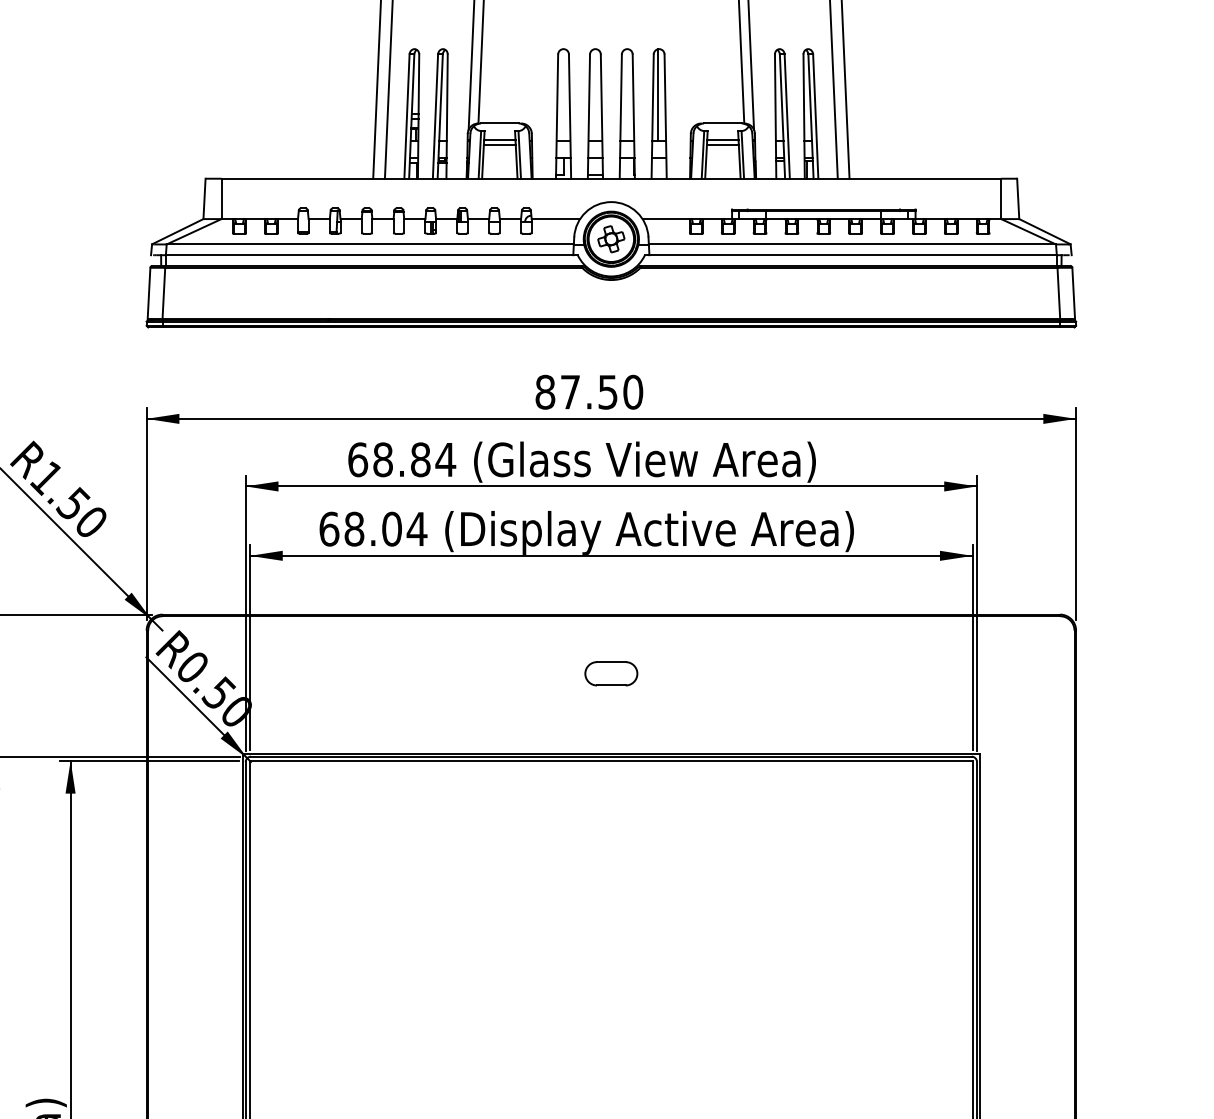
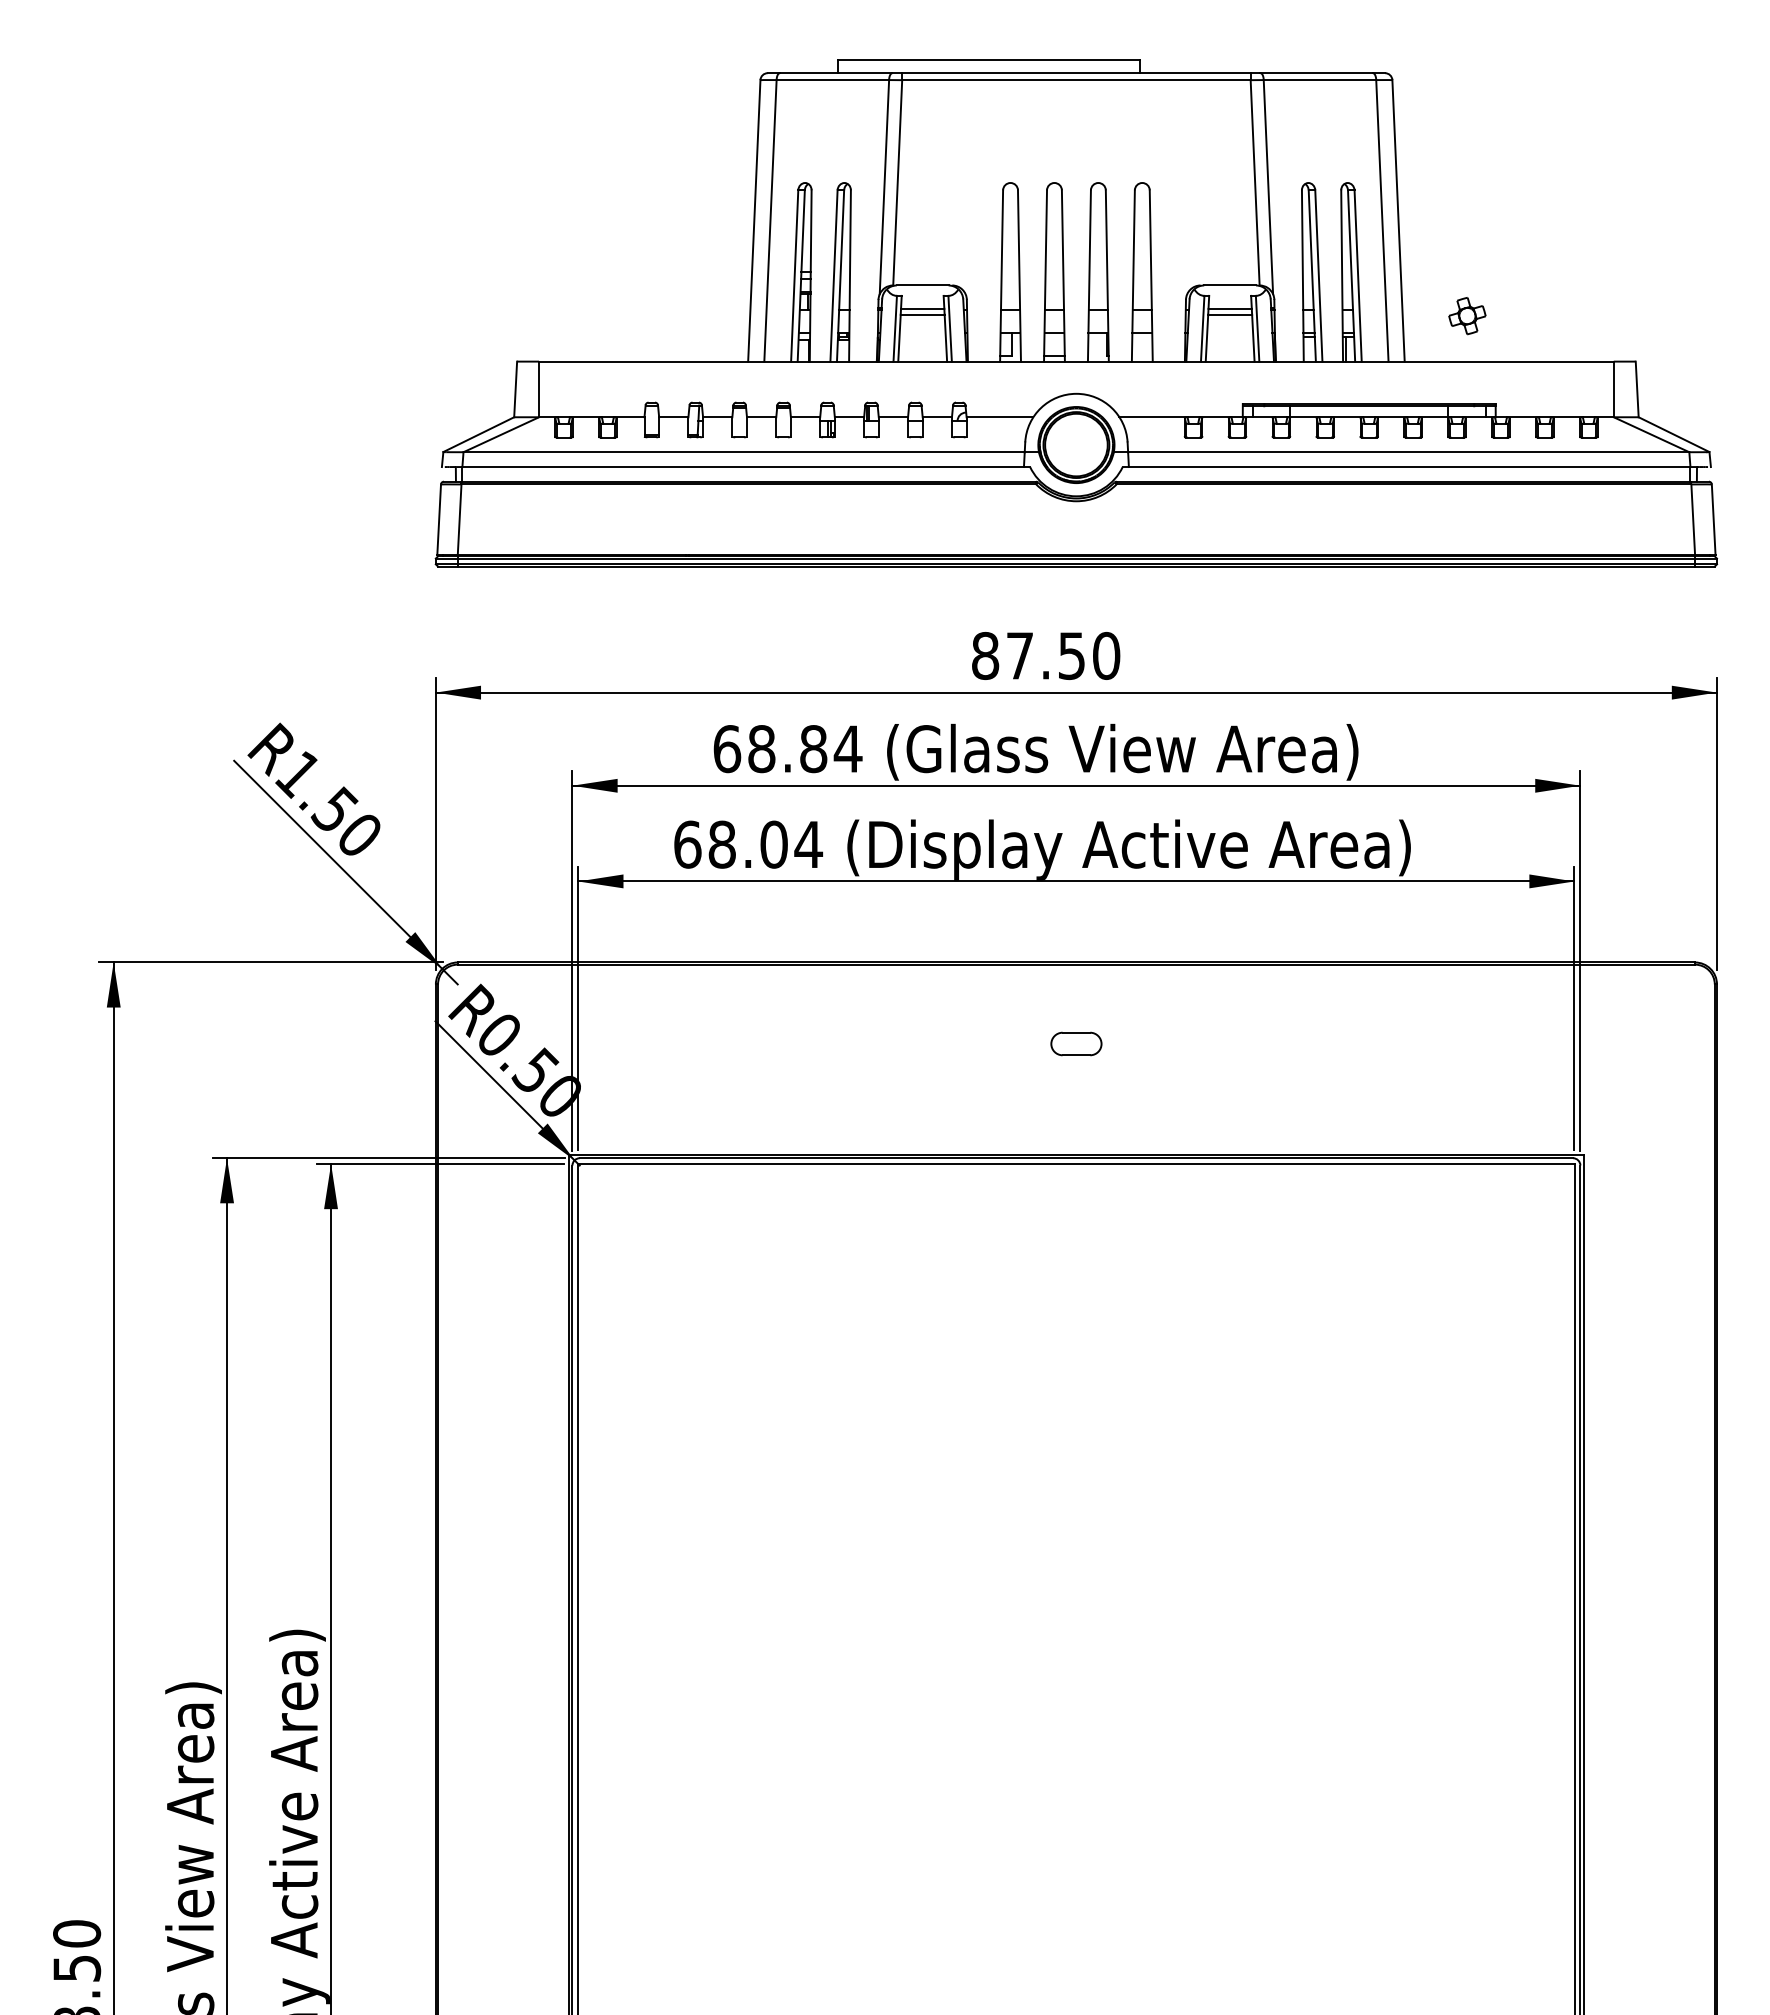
line: (657, 95) -> (1140, 246), removed
part: (611, 239) -> (1467, 316), moved
part: (611, 673) -> (1076, 1043), size x0.7

